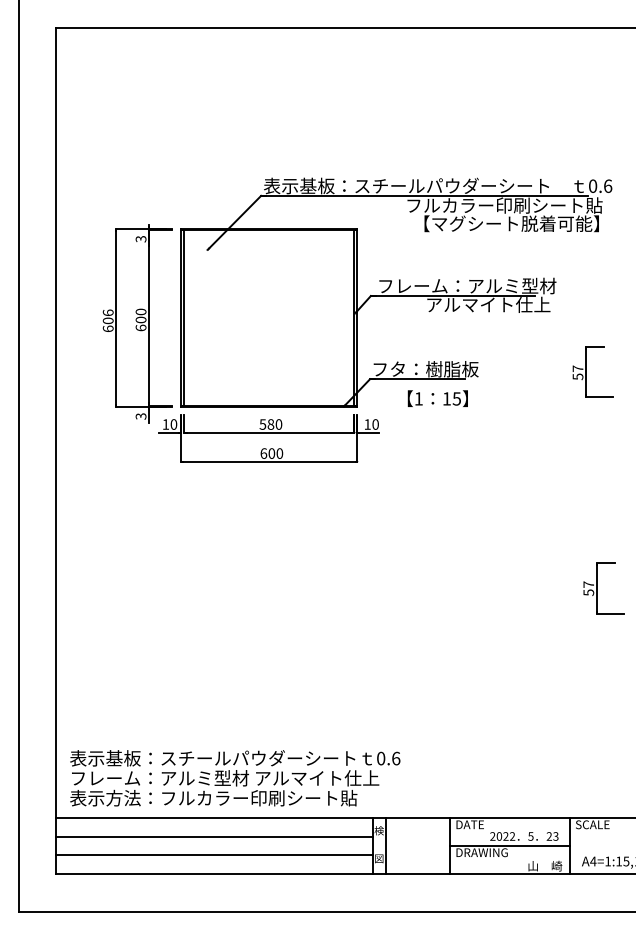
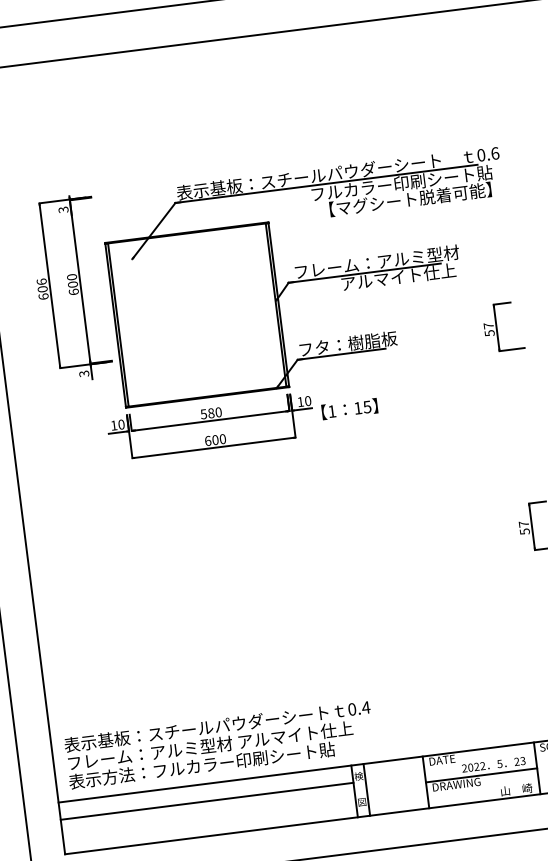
part: (137, 323) -> (70, 288), moved
text: (437, 398) -> (349, 408), moved
text: (395, 758) -> (365, 707), 0.6 -> 0.4
line: (214, 855) -> (209, 818), removed

